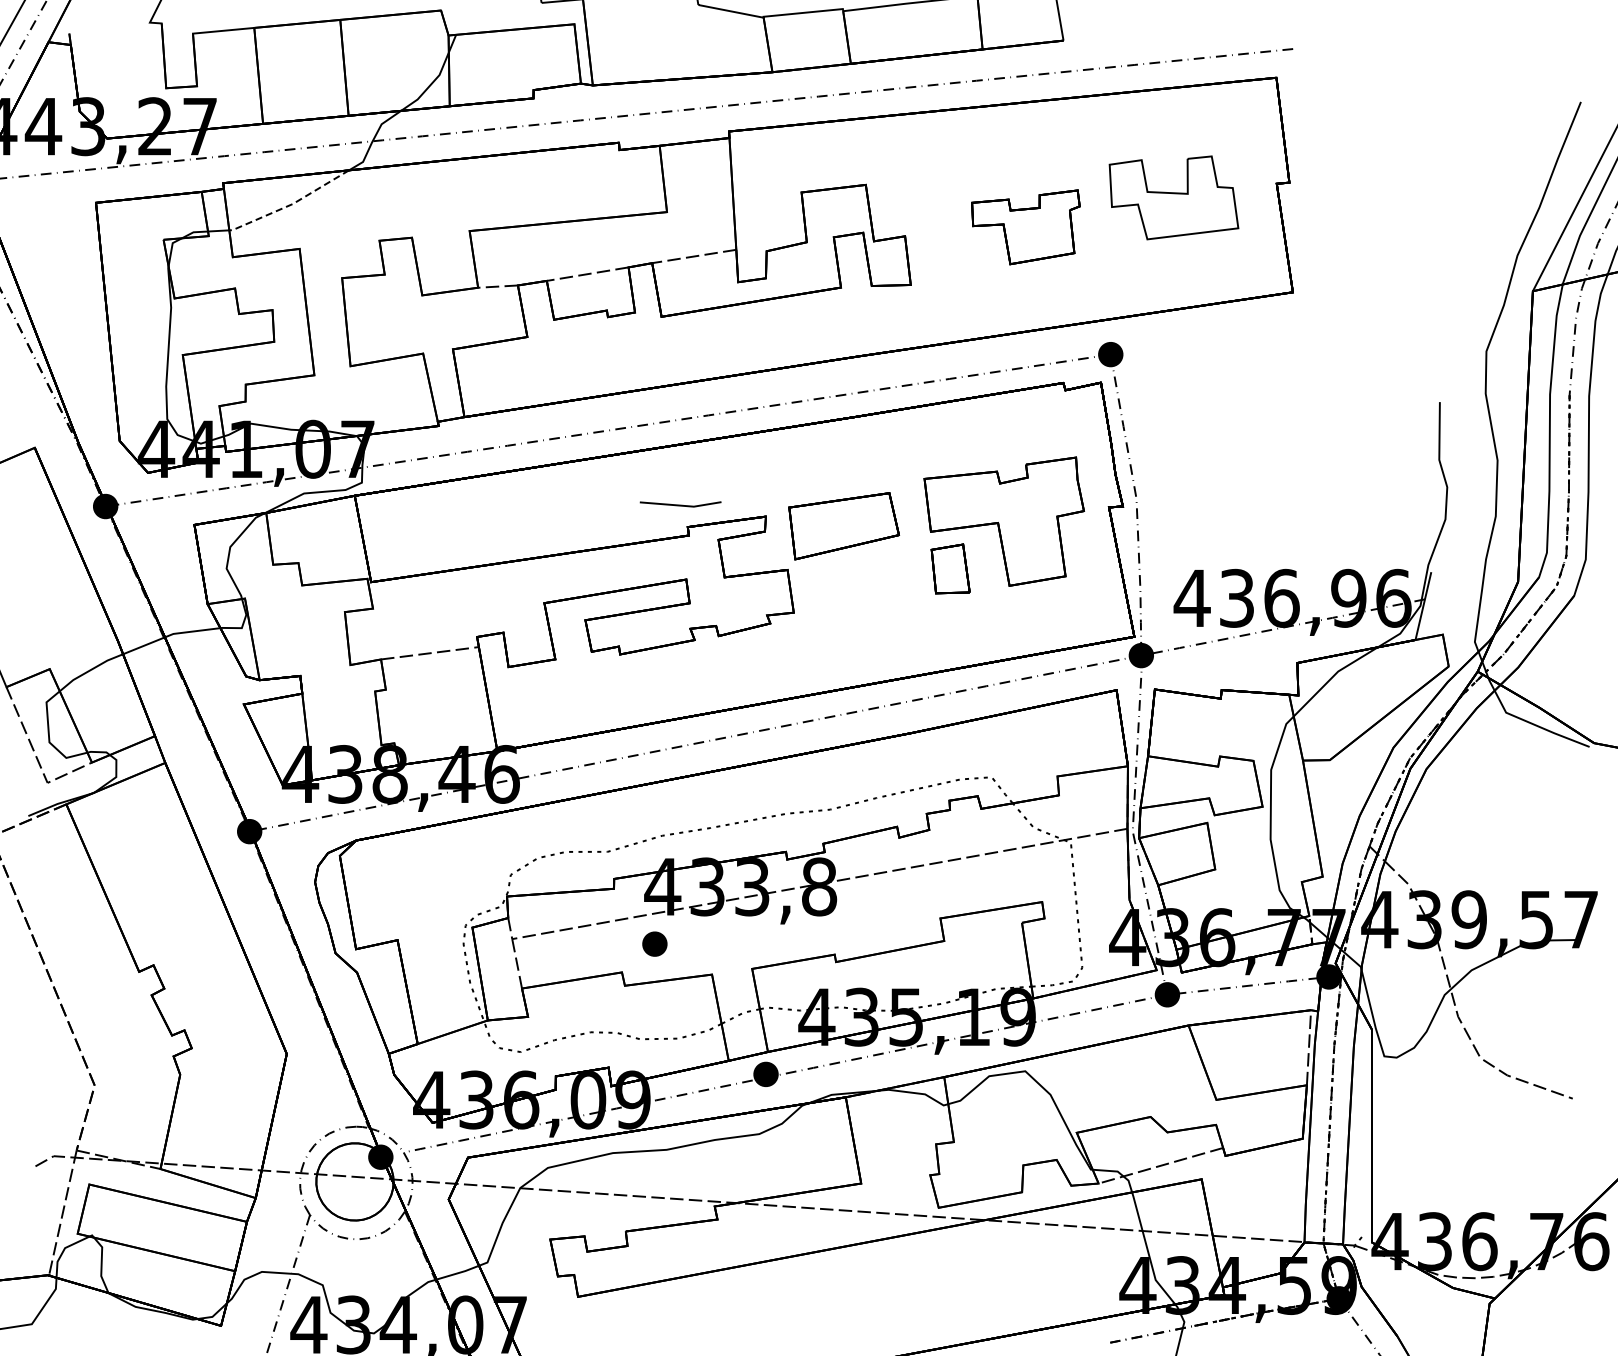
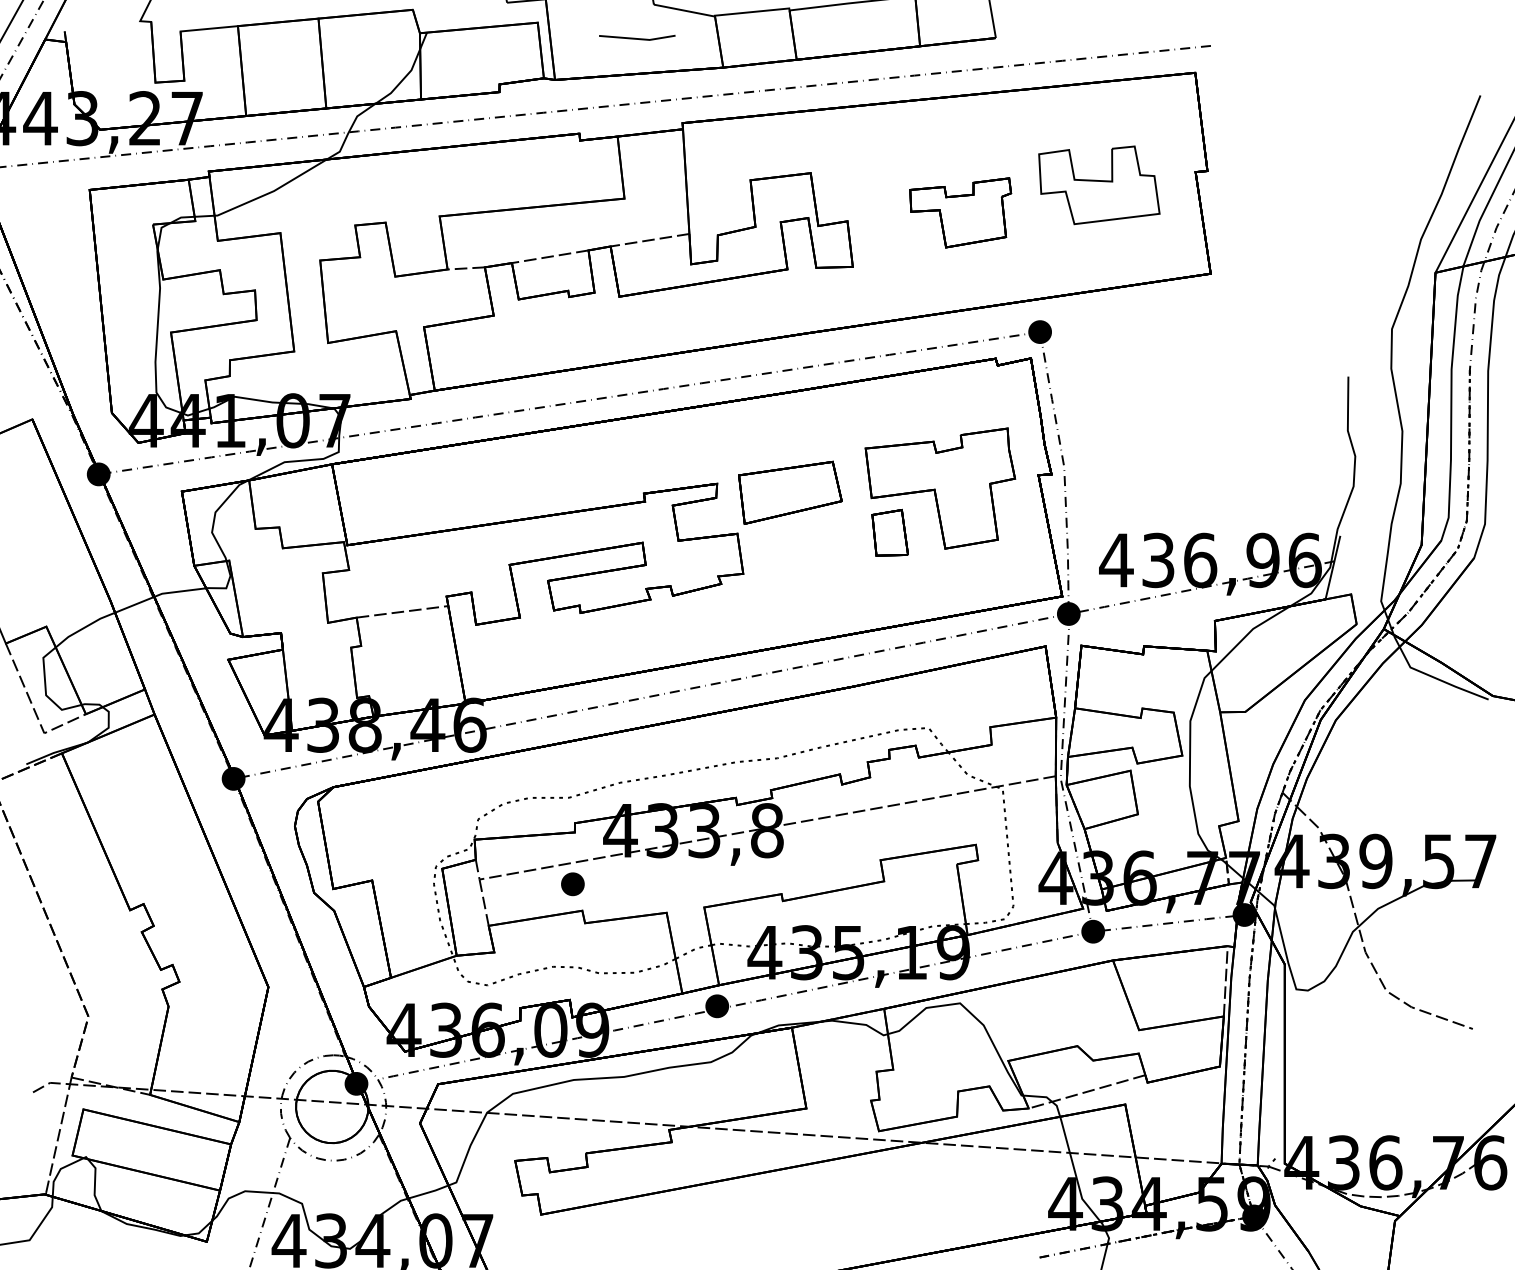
line: (291, 204) -> (272, 191), dashed -> solid
line: (680, 504) -> (637, 37), moved
part: (654, 943) -> (572, 883), moved

